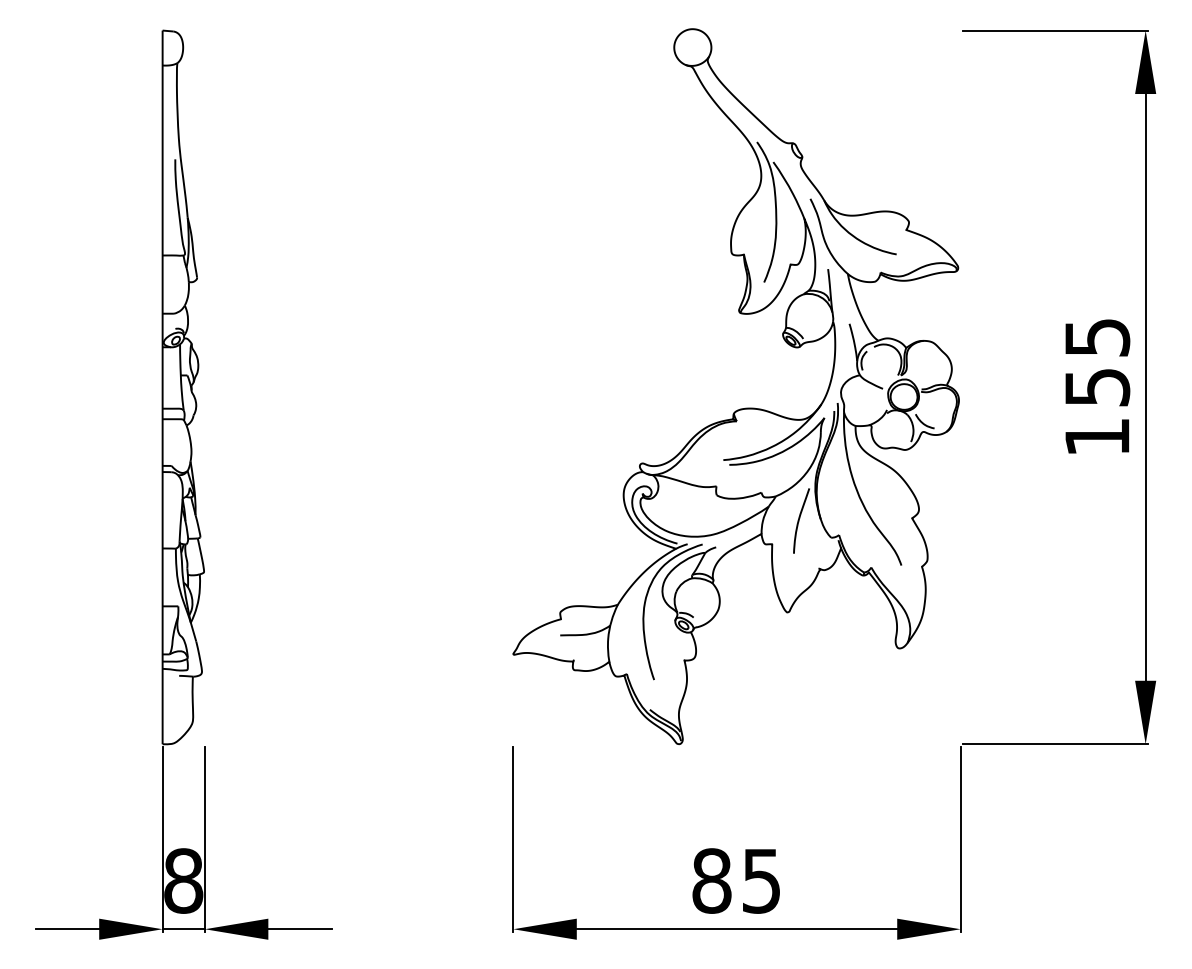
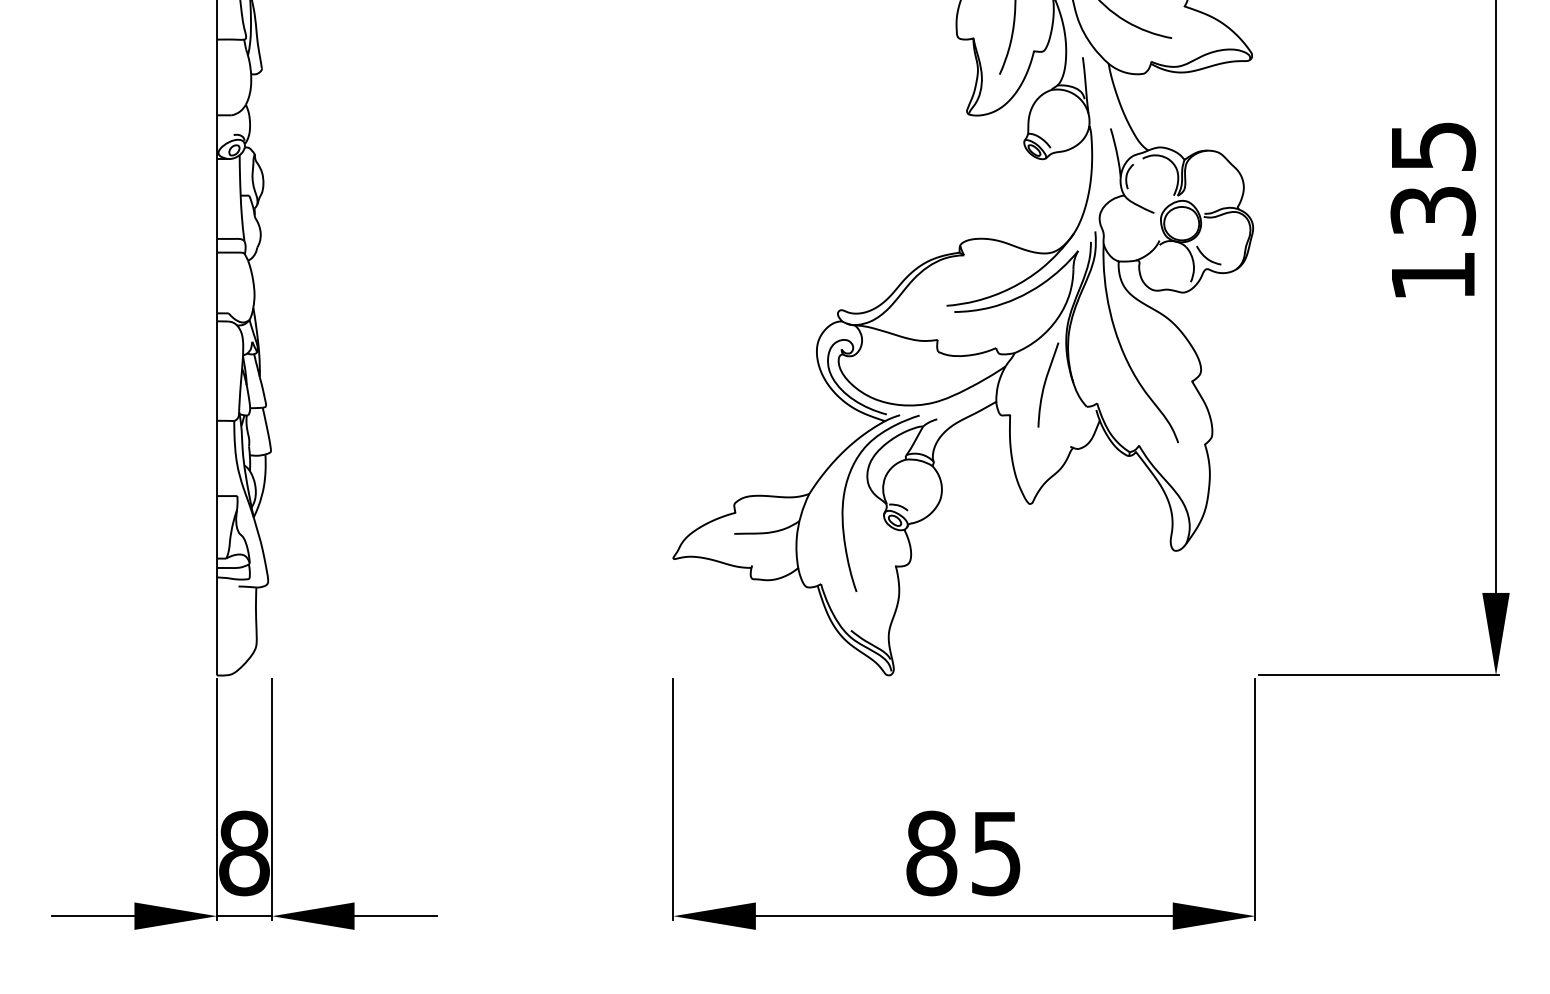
text: (1096, 386) -> (1432, 210), 155 -> 135

